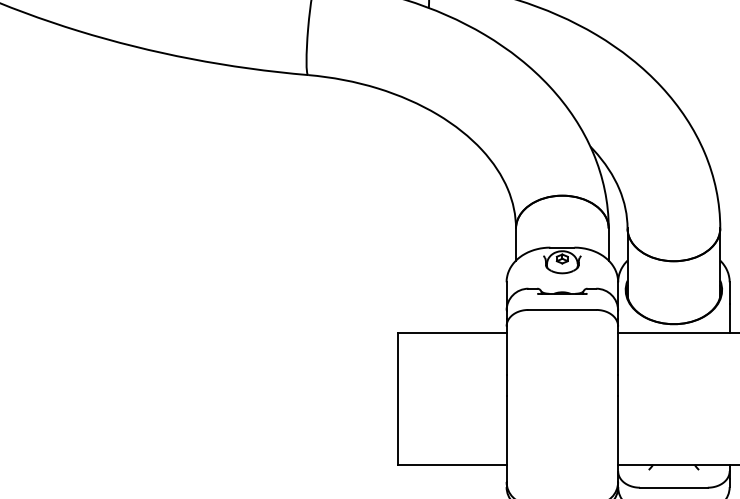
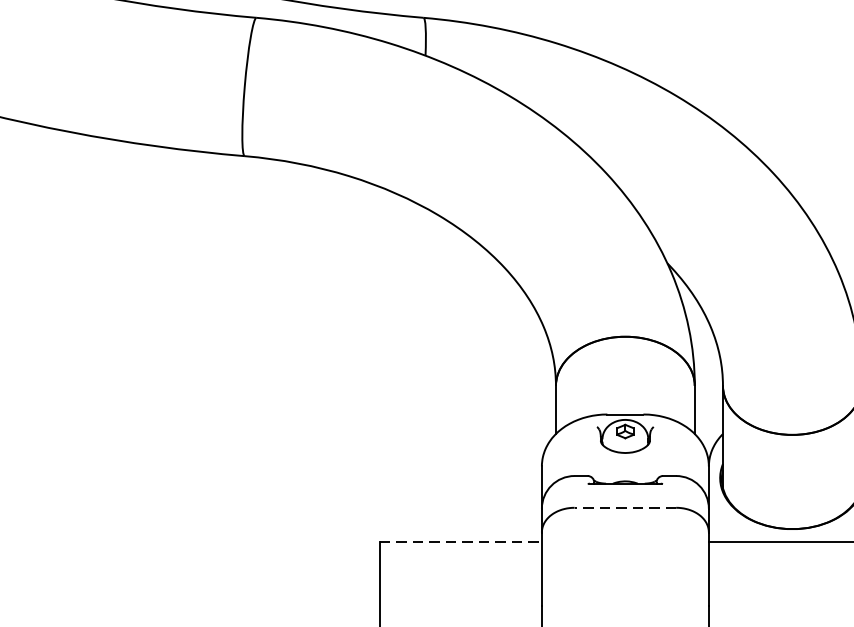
line: (562, 309) -> (625, 507), solid -> dashed
line: (452, 332) -> (460, 541), solid -> dashed

